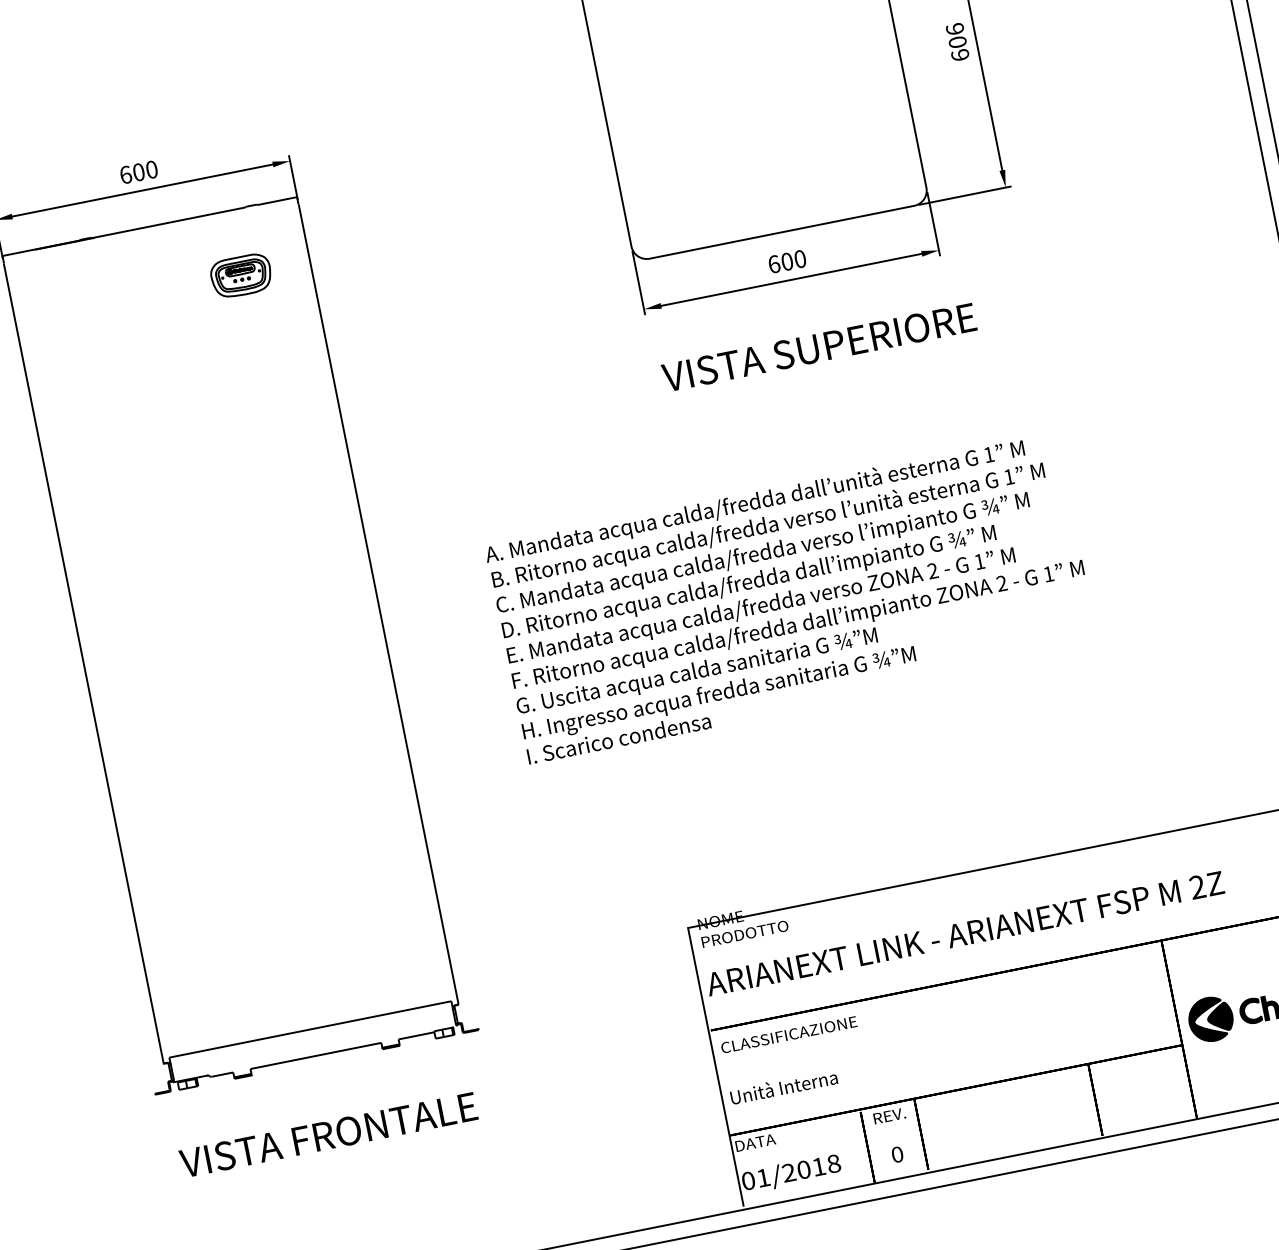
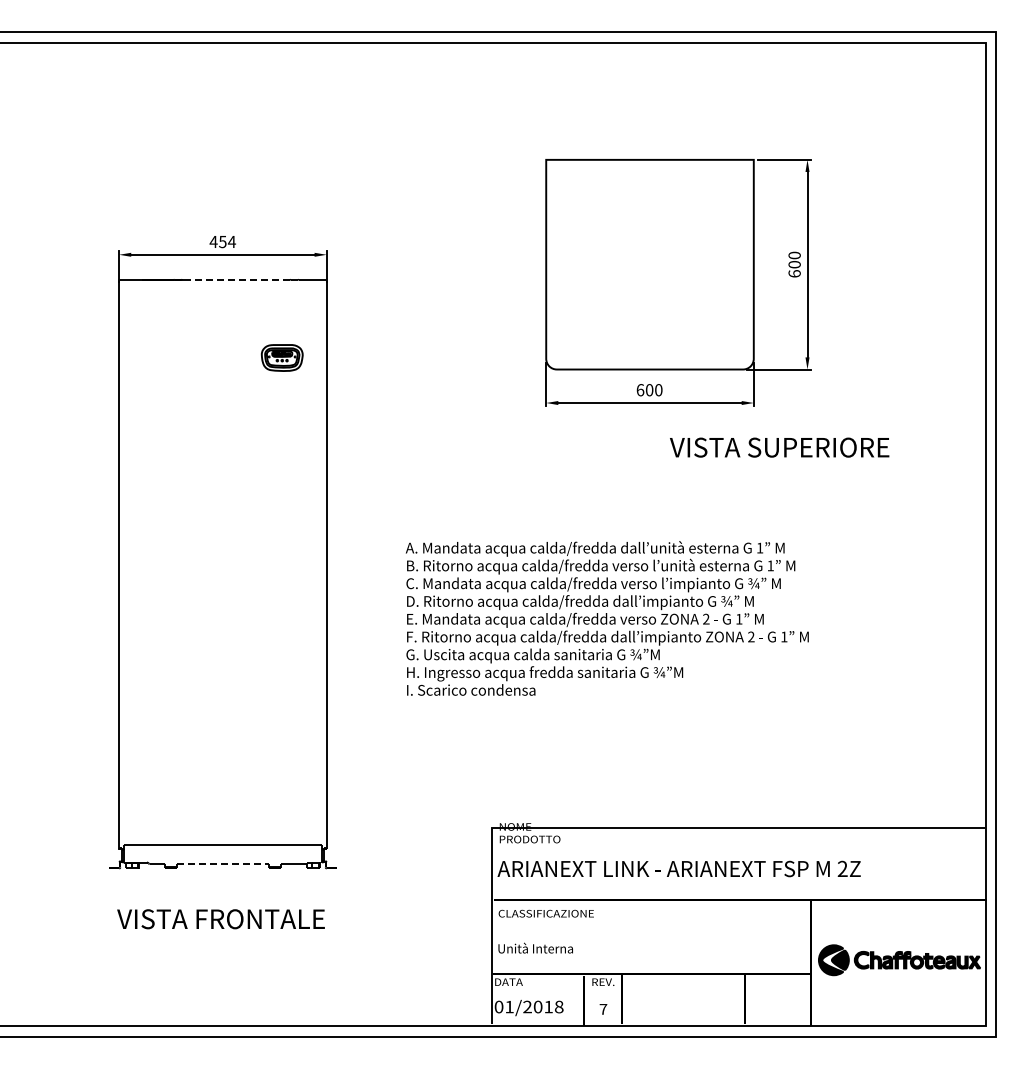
text: (954, 29) -> (794, 255), 606 -> 600
text: (138, 171) -> (222, 241), 600 -> 454
line: (167, 223) -> (235, 280), solid -> dashed
part: (240, 275) -> (281, 357), moved
text: (819, 347) -> (779, 447), moved
line: (316, 1055) -> (223, 863), solid -> dashed
text: (897, 1153) -> (603, 1008), 0 -> 7

